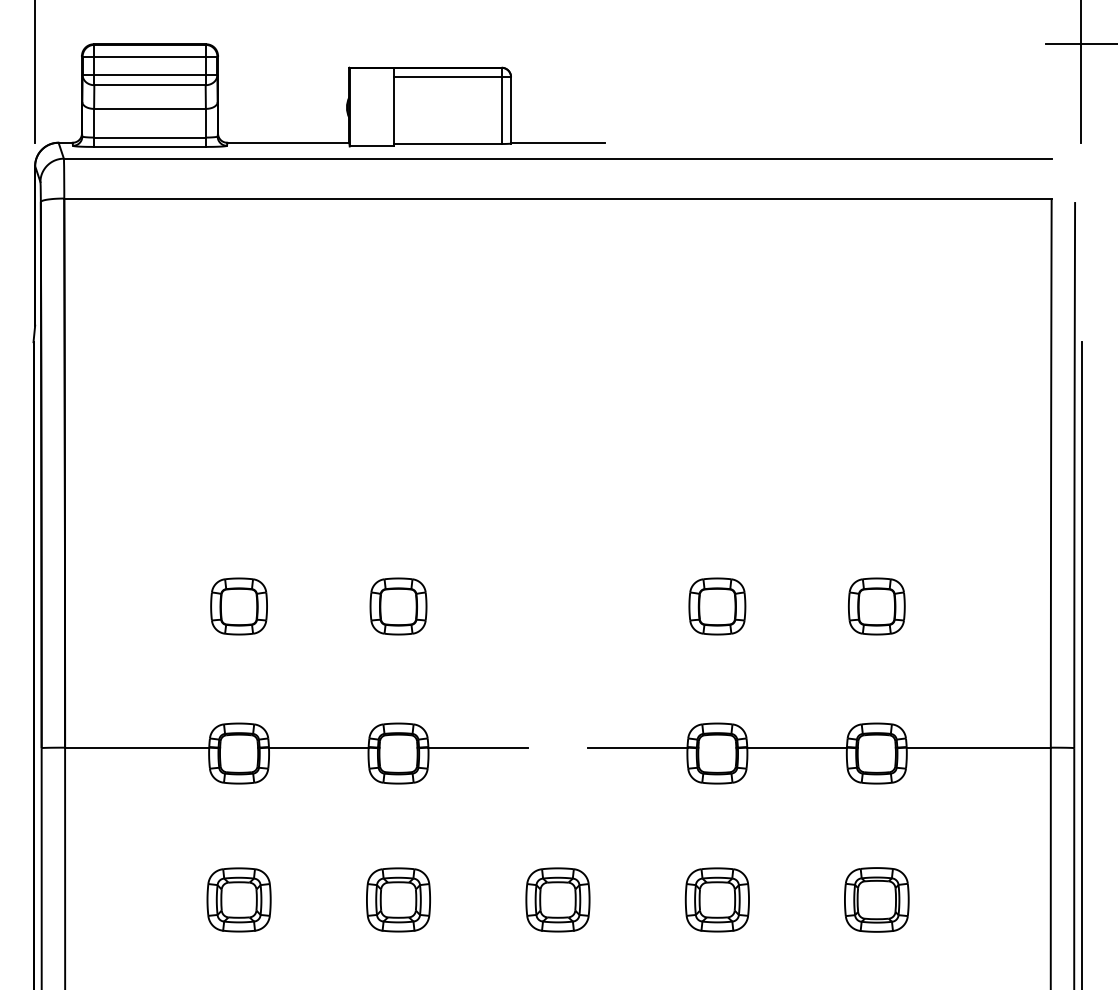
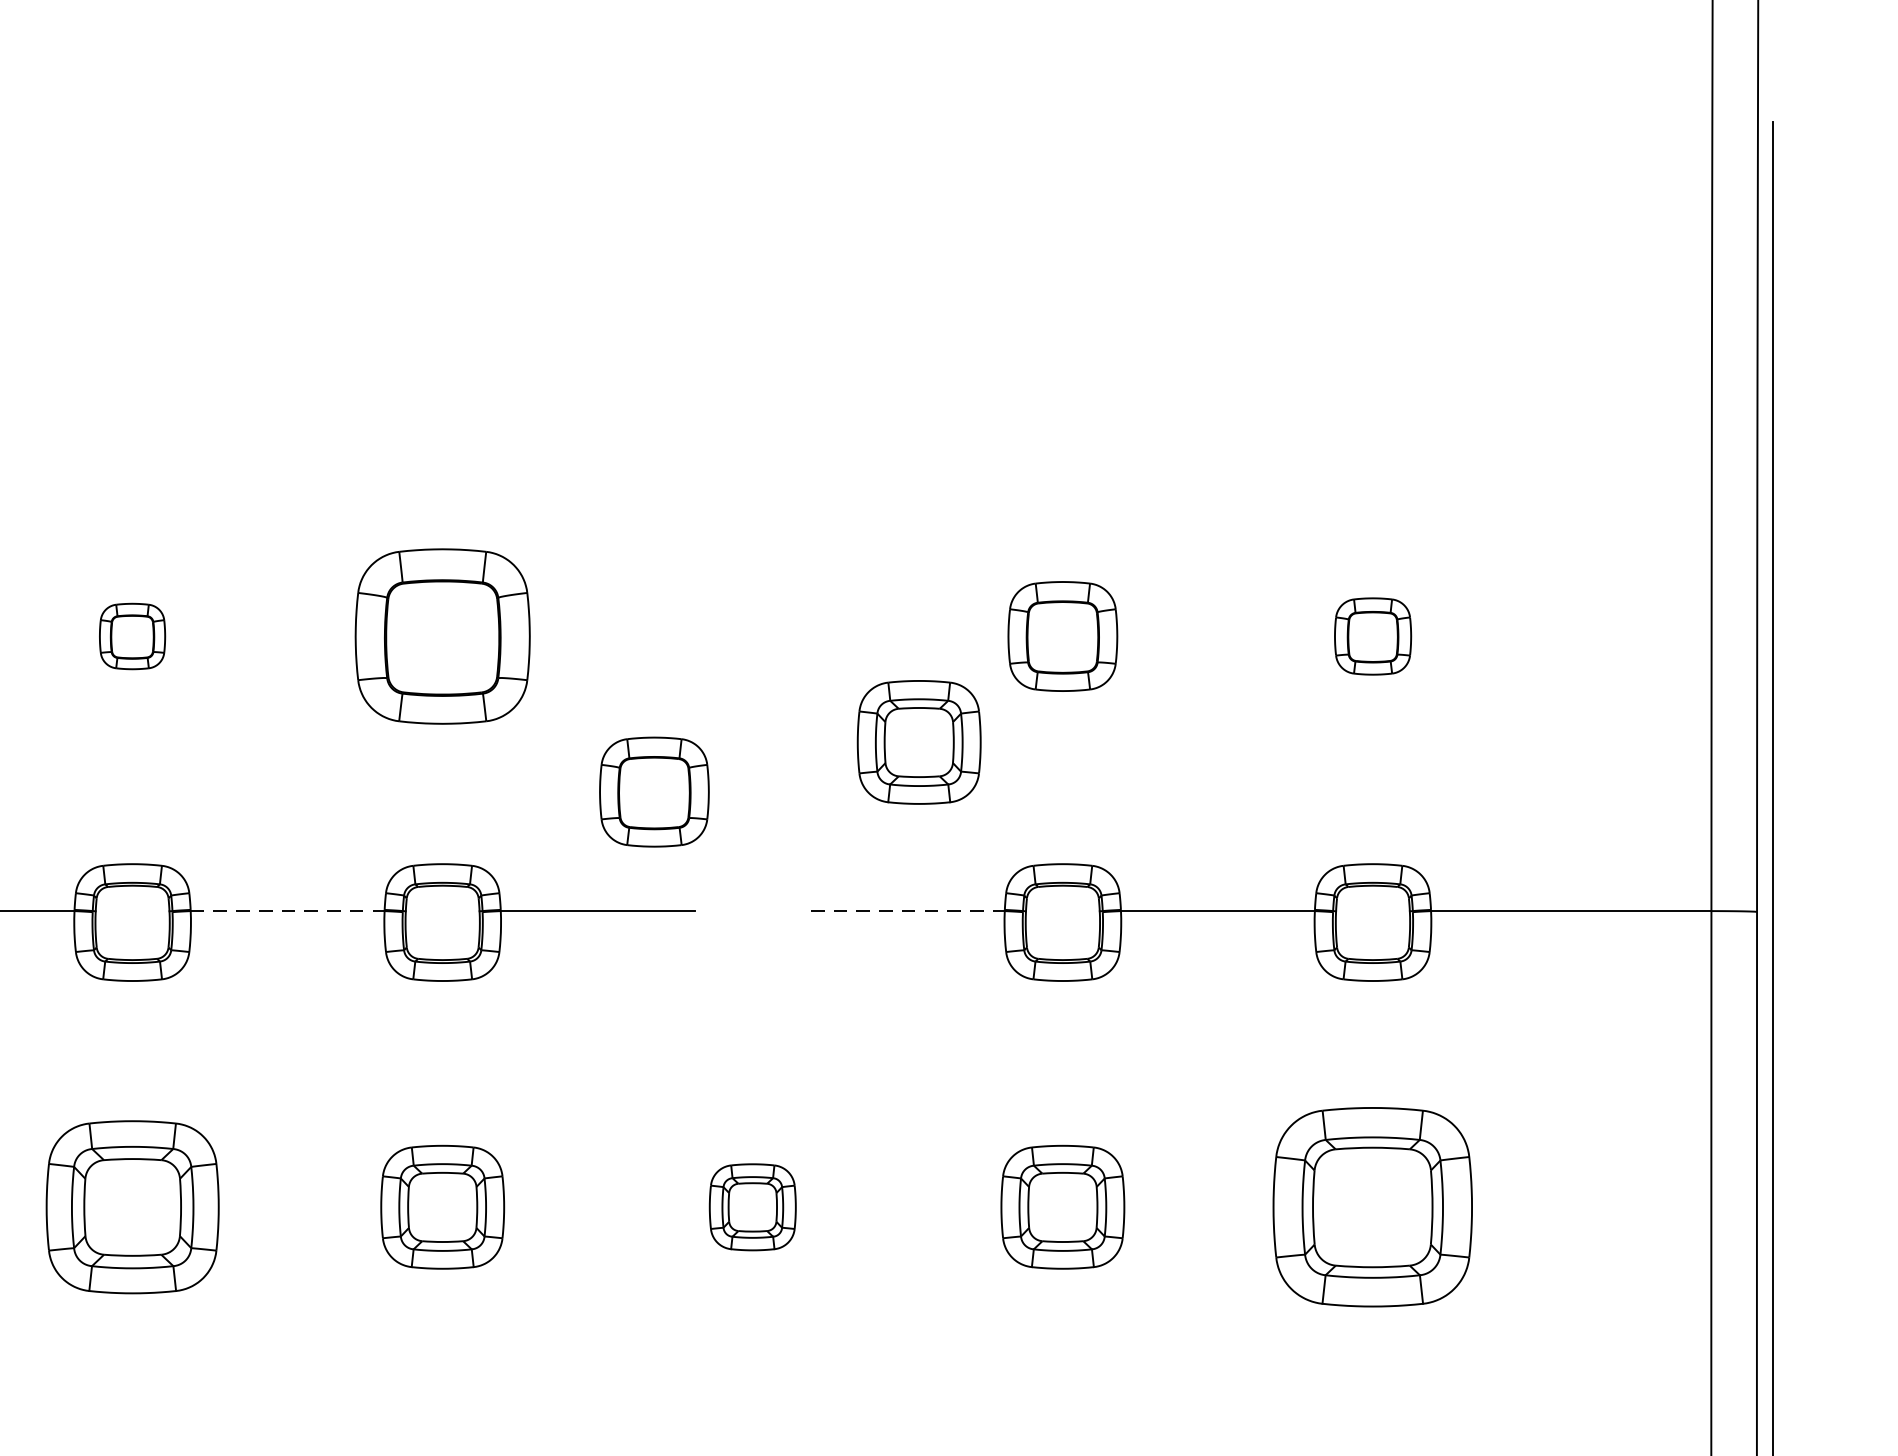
part: (238, 606) -> (131, 636), size x0.6
part: (398, 606) -> (442, 636), size x1.6
part: (876, 606) -> (1372, 636), size x0.7
part: (643, 660) -> (919, 741), added
part: (507, 686) -> (654, 792), added
line: (318, 747) -> (287, 910), solid -> dashed
line: (637, 747) -> (907, 910), solid -> dashed
part: (238, 899) -> (131, 1206), size x1.4
part: (557, 899) -> (751, 1206), size x0.7
part: (876, 899) -> (1372, 1206), size x1.6

